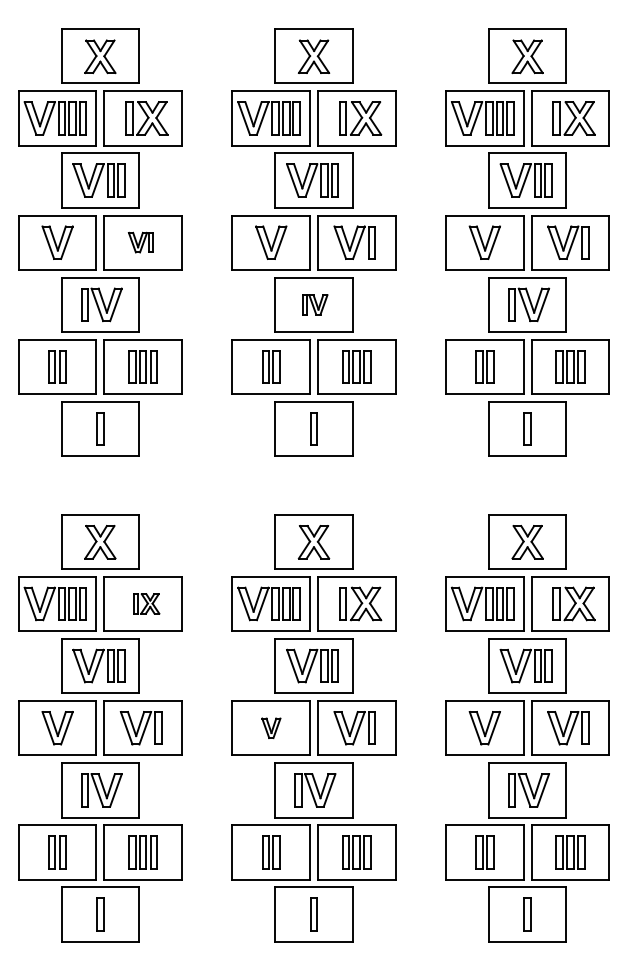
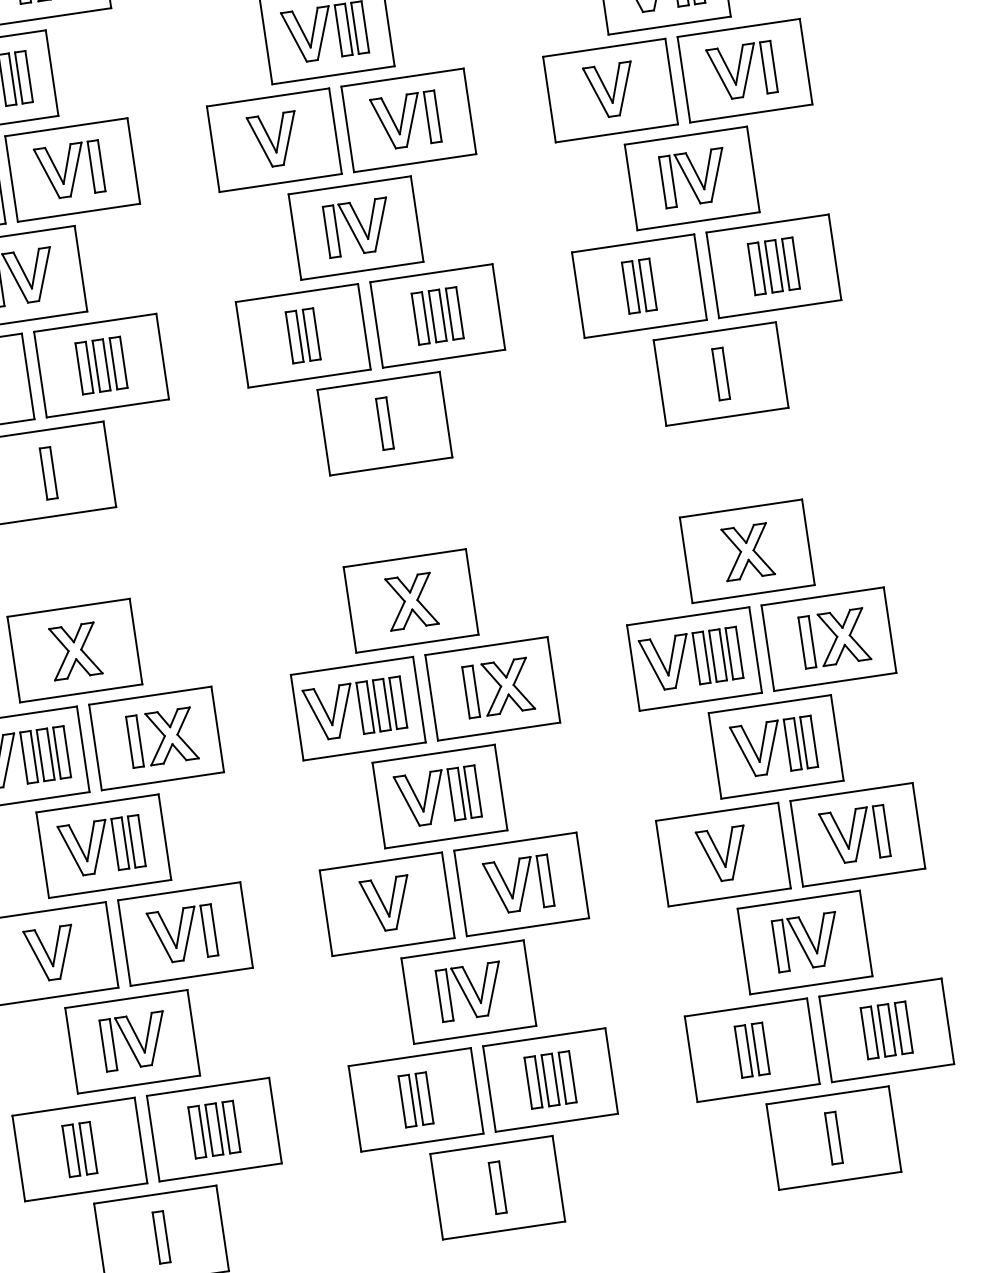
part: (140, 242) -> (68, 170), size x1.67
part: (315, 304) -> (358, 227), size x1.67
part: (146, 603) -> (161, 736), size x1.67
part: (271, 728) -> (387, 904), size x1.67

